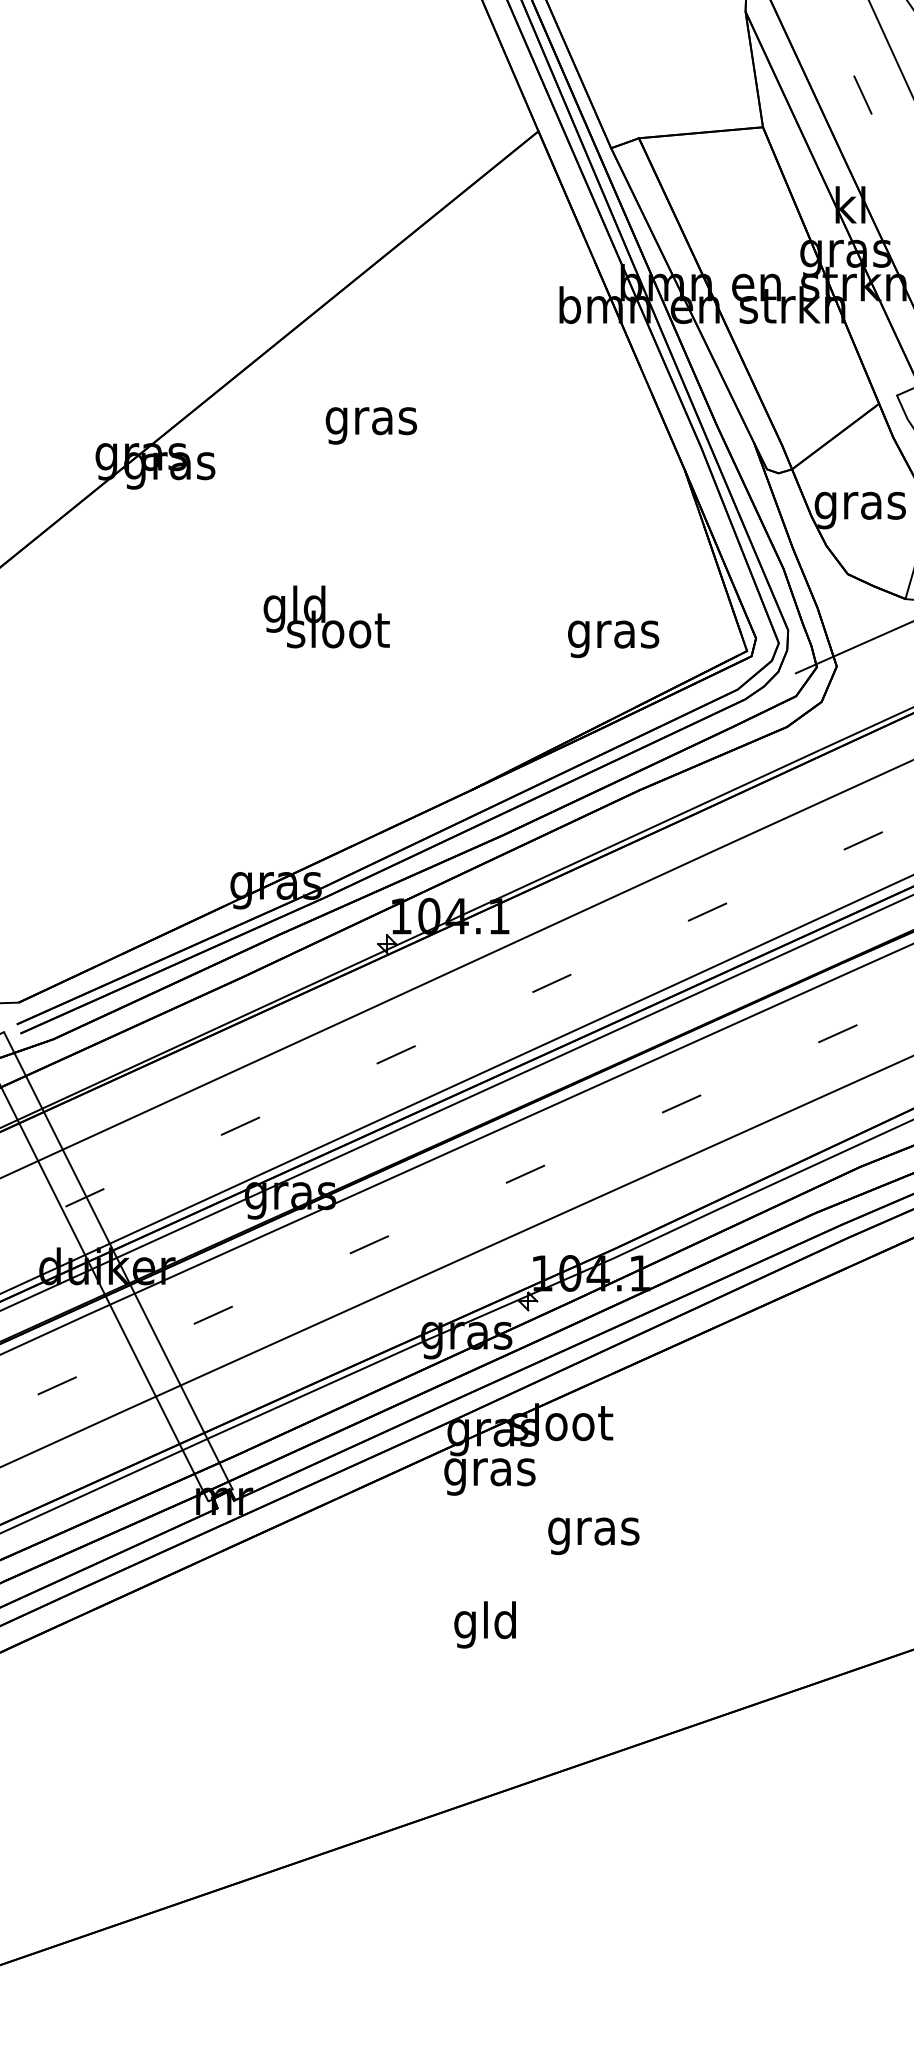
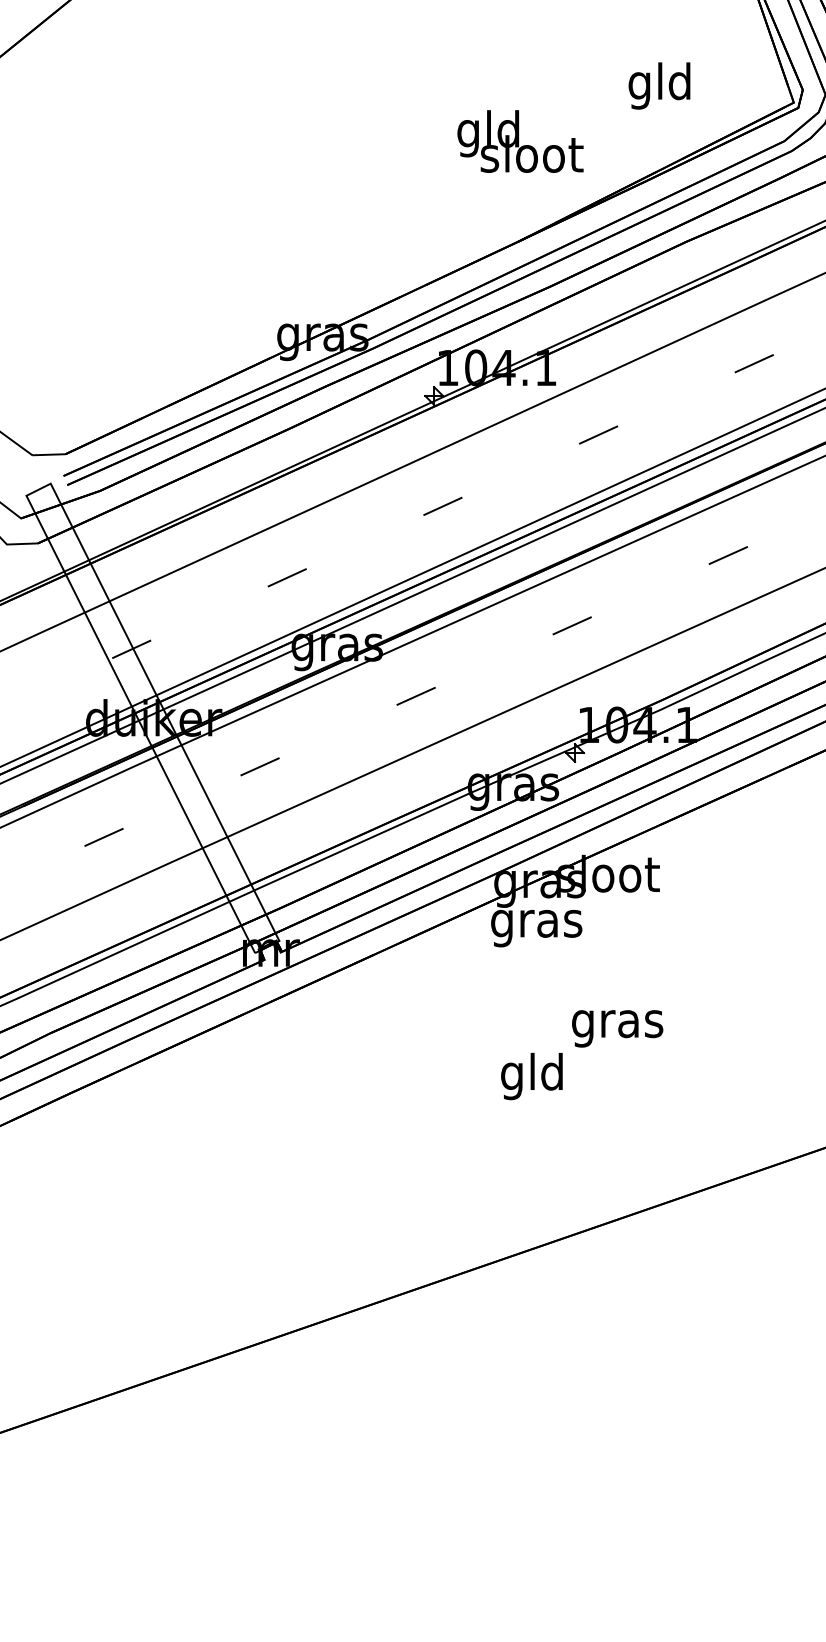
text: (326, 616) -> (520, 141), moved
text: (613, 634) -> (660, 86), gras -> gld
text: (593, 1536) -> (617, 1029), moved

